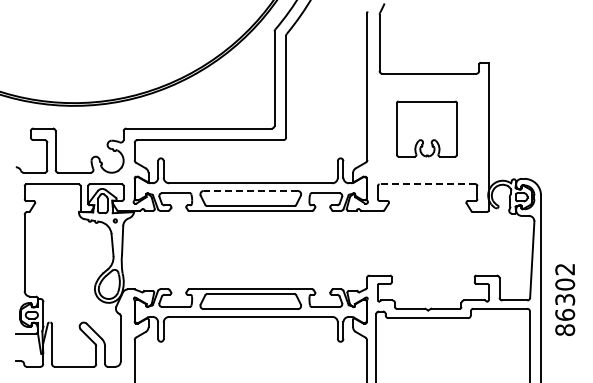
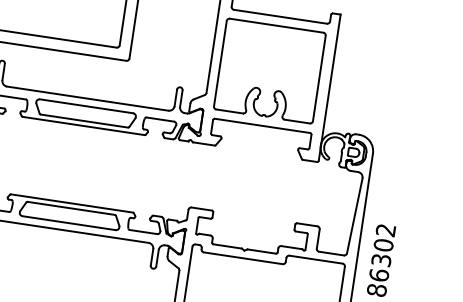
part: (426, 128) -> (269, 70), size x1.67
line: (427, 184) -> (262, 125), dashed -> solid
line: (250, 191) -> (86, 106), dashed -> solid

